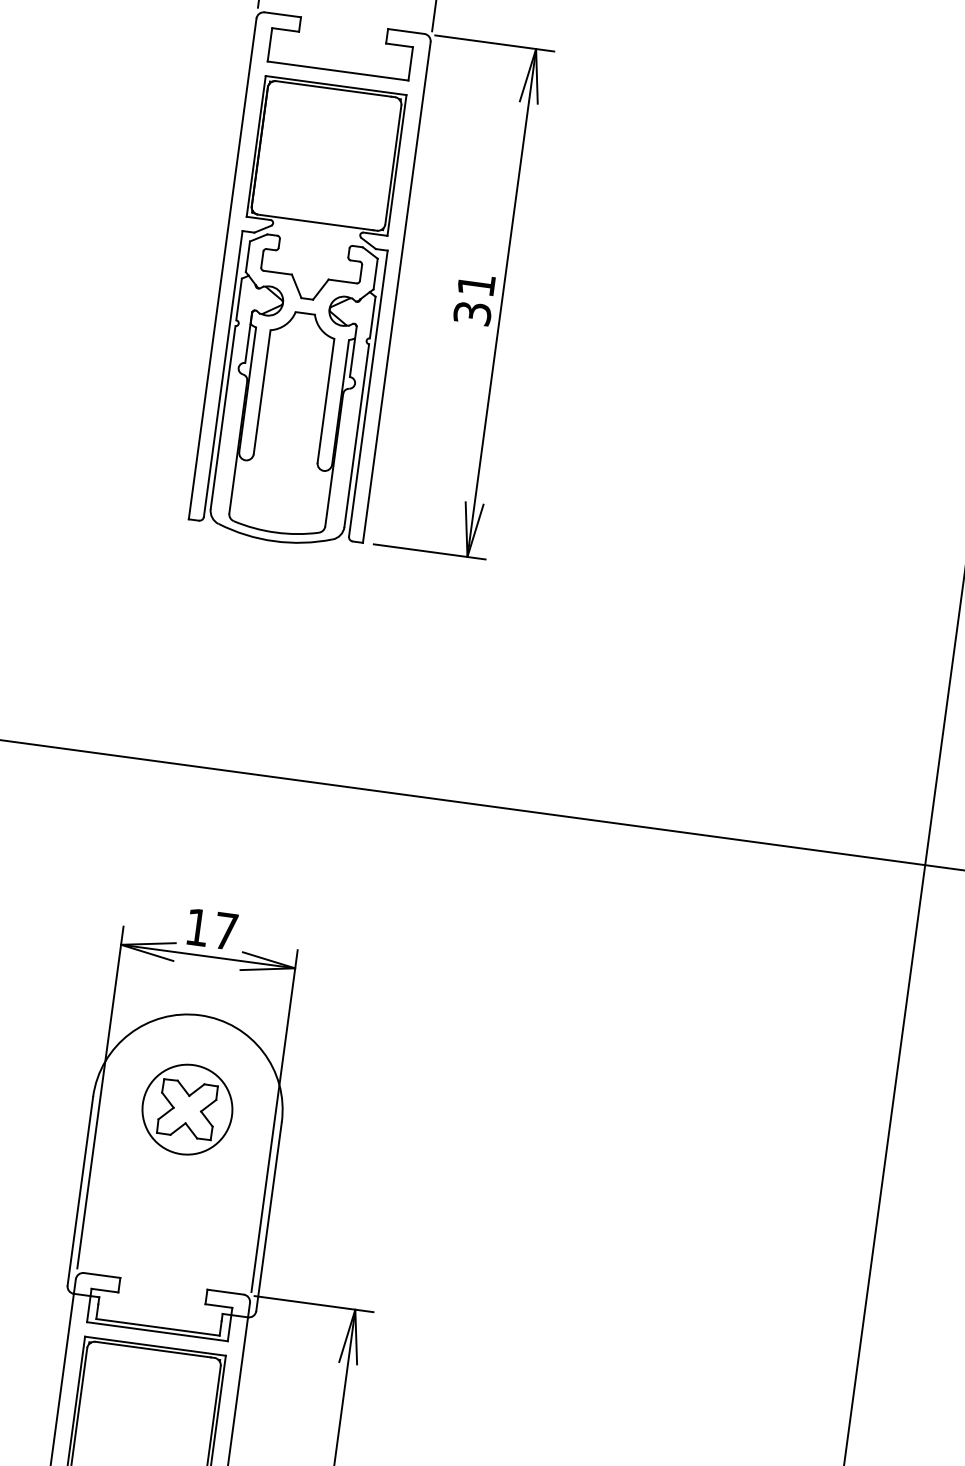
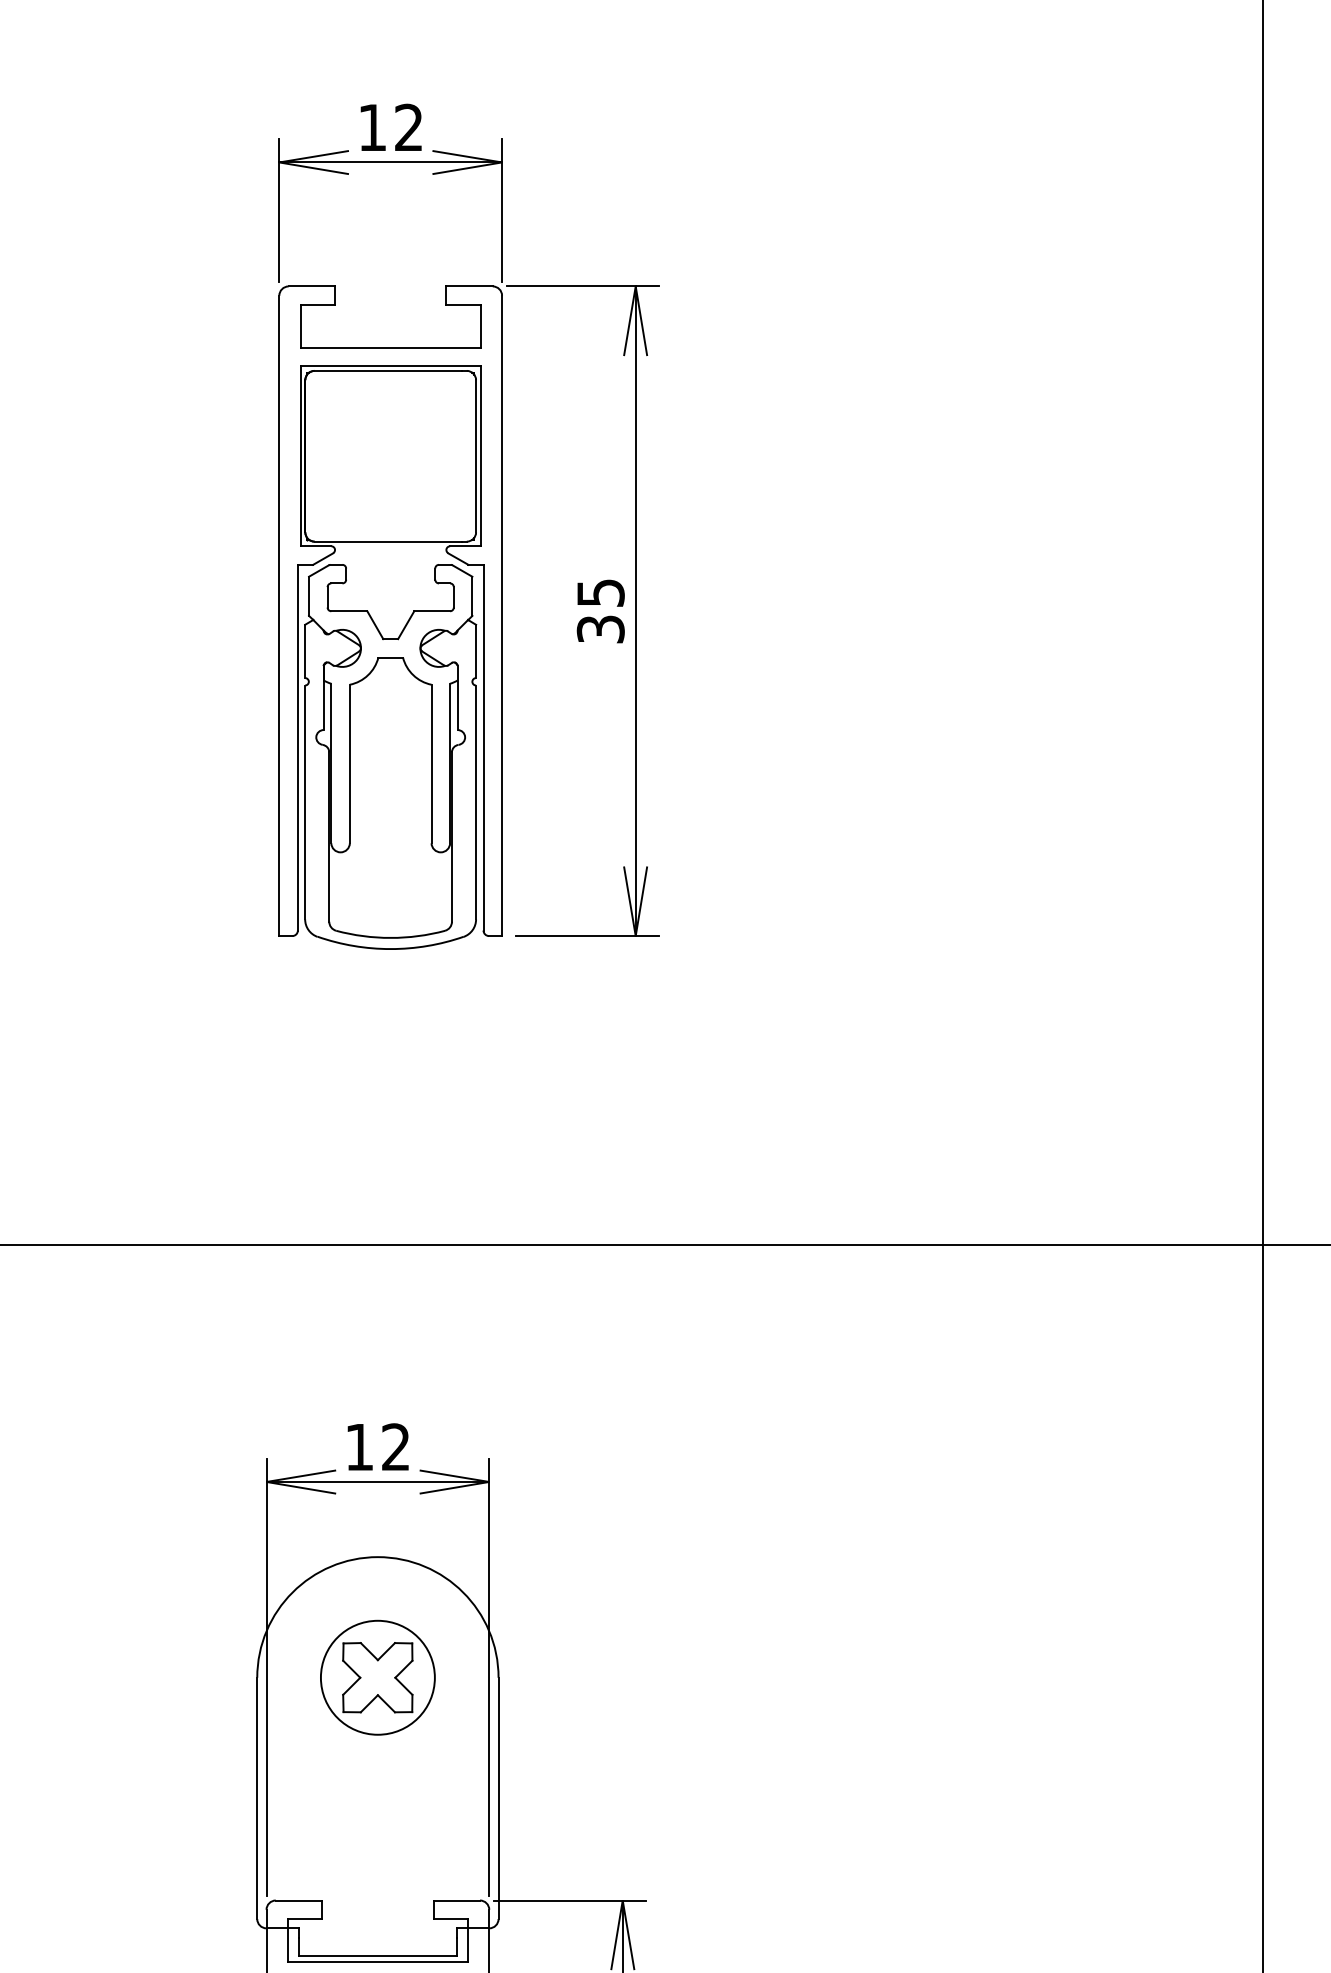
text: (476, 284) -> (600, 592), 31 -> 35
text: (225, 930) -> (395, 1446), 17 -> 12

